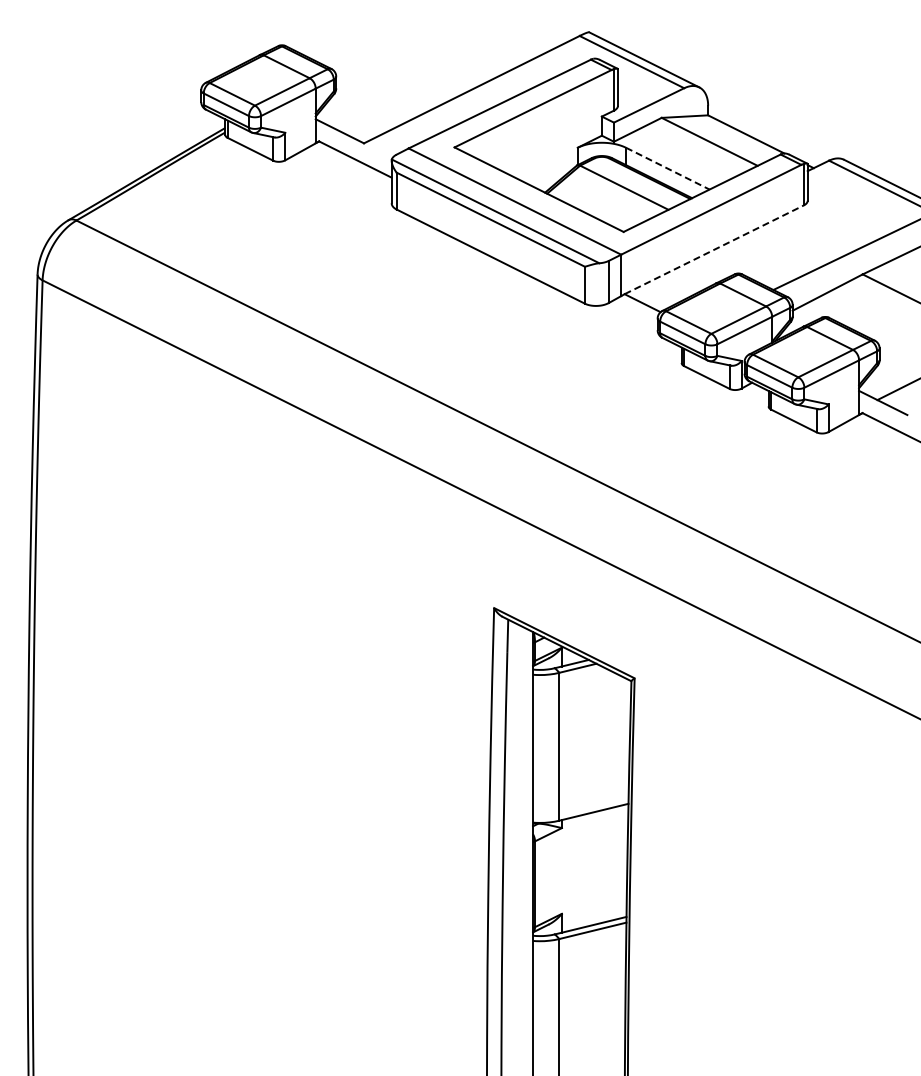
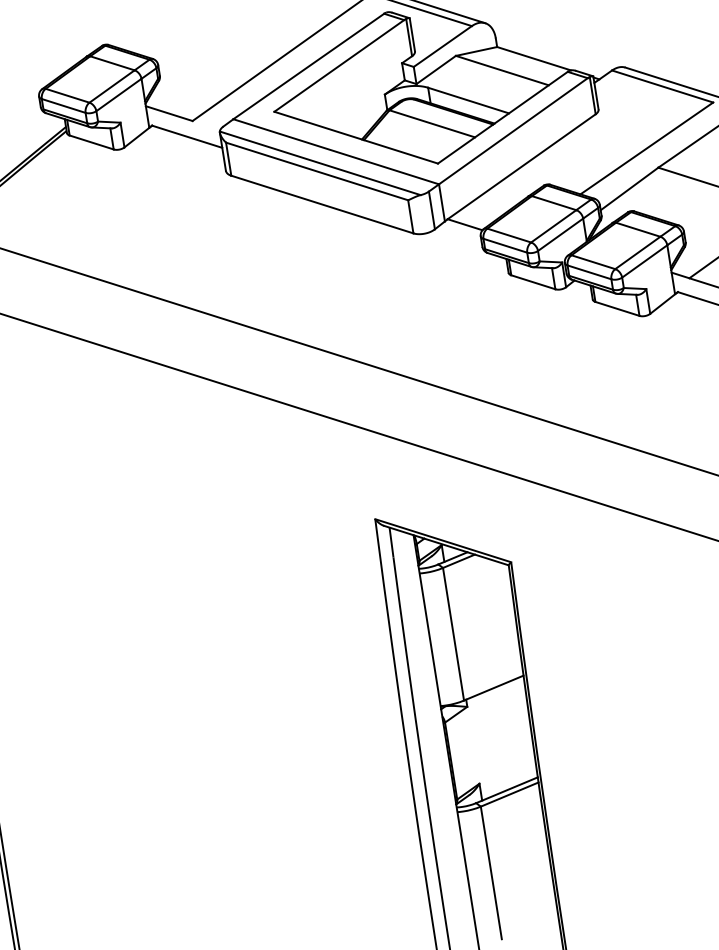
line: (667, 168) -> (468, 100), dashed -> solid
line: (714, 249) -> (521, 166), dashed -> solid

